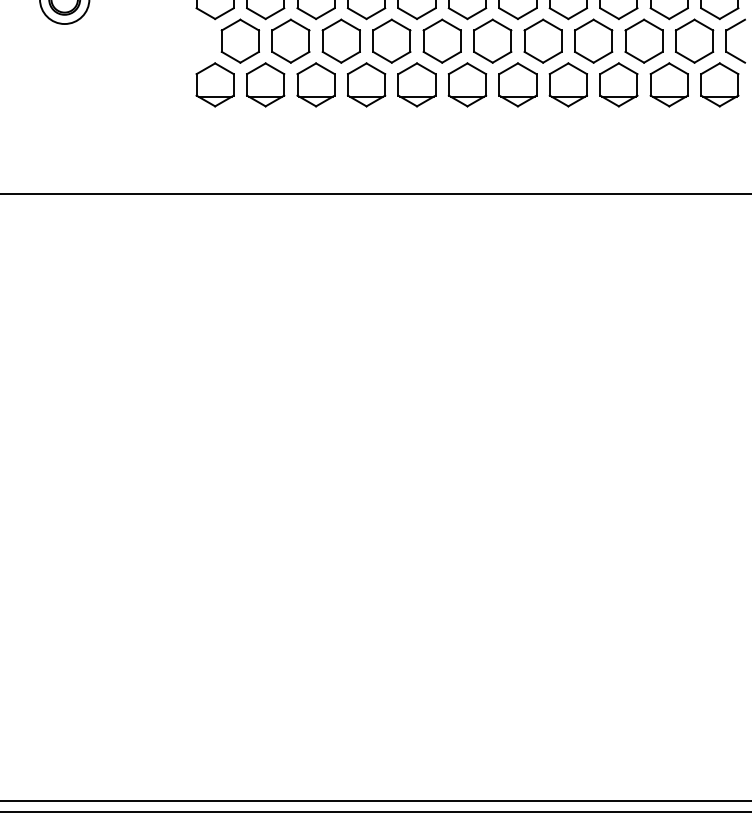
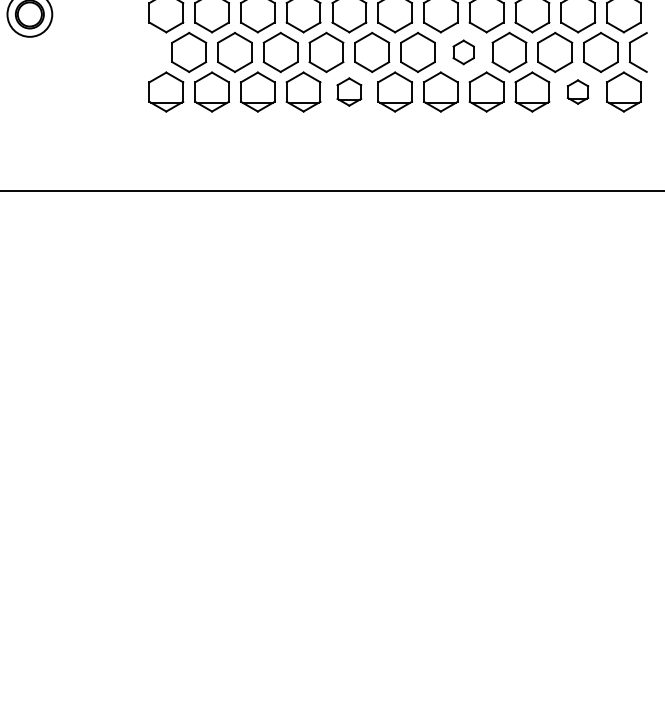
part: (542, 40) -> (463, 51), size x0.6
part: (416, 84) -> (348, 91), size x0.7
part: (668, 84) -> (577, 91), size x0.6

